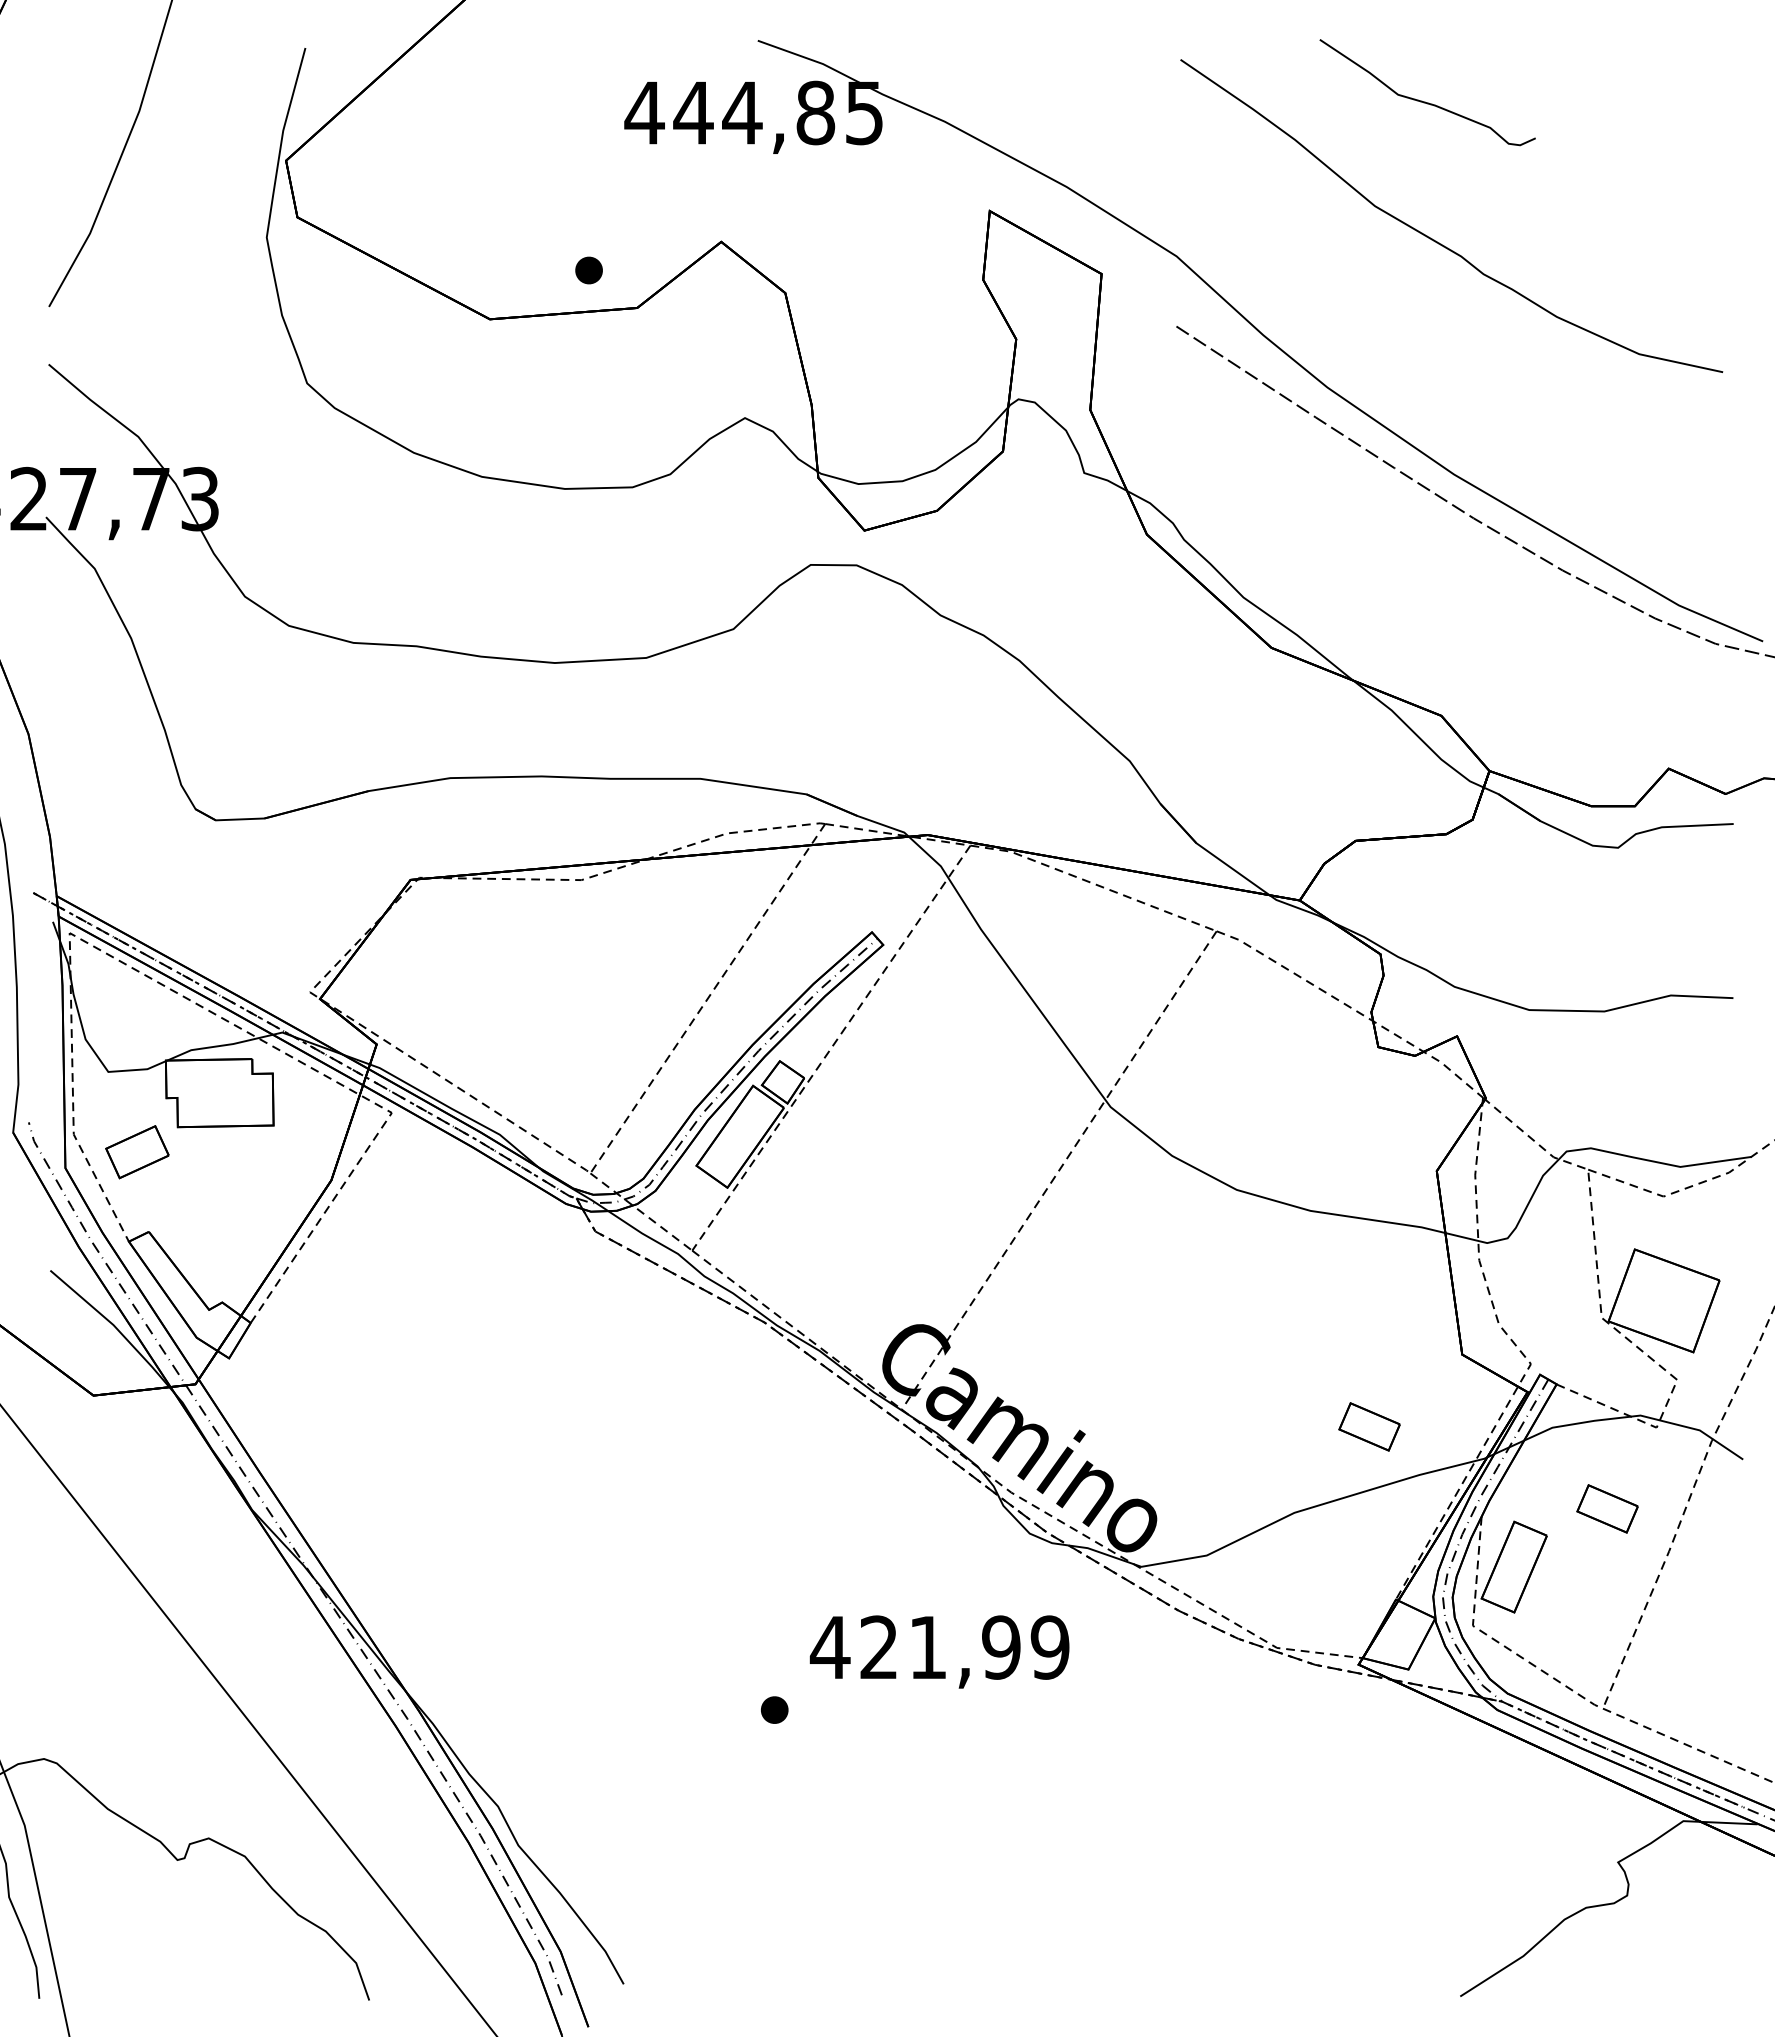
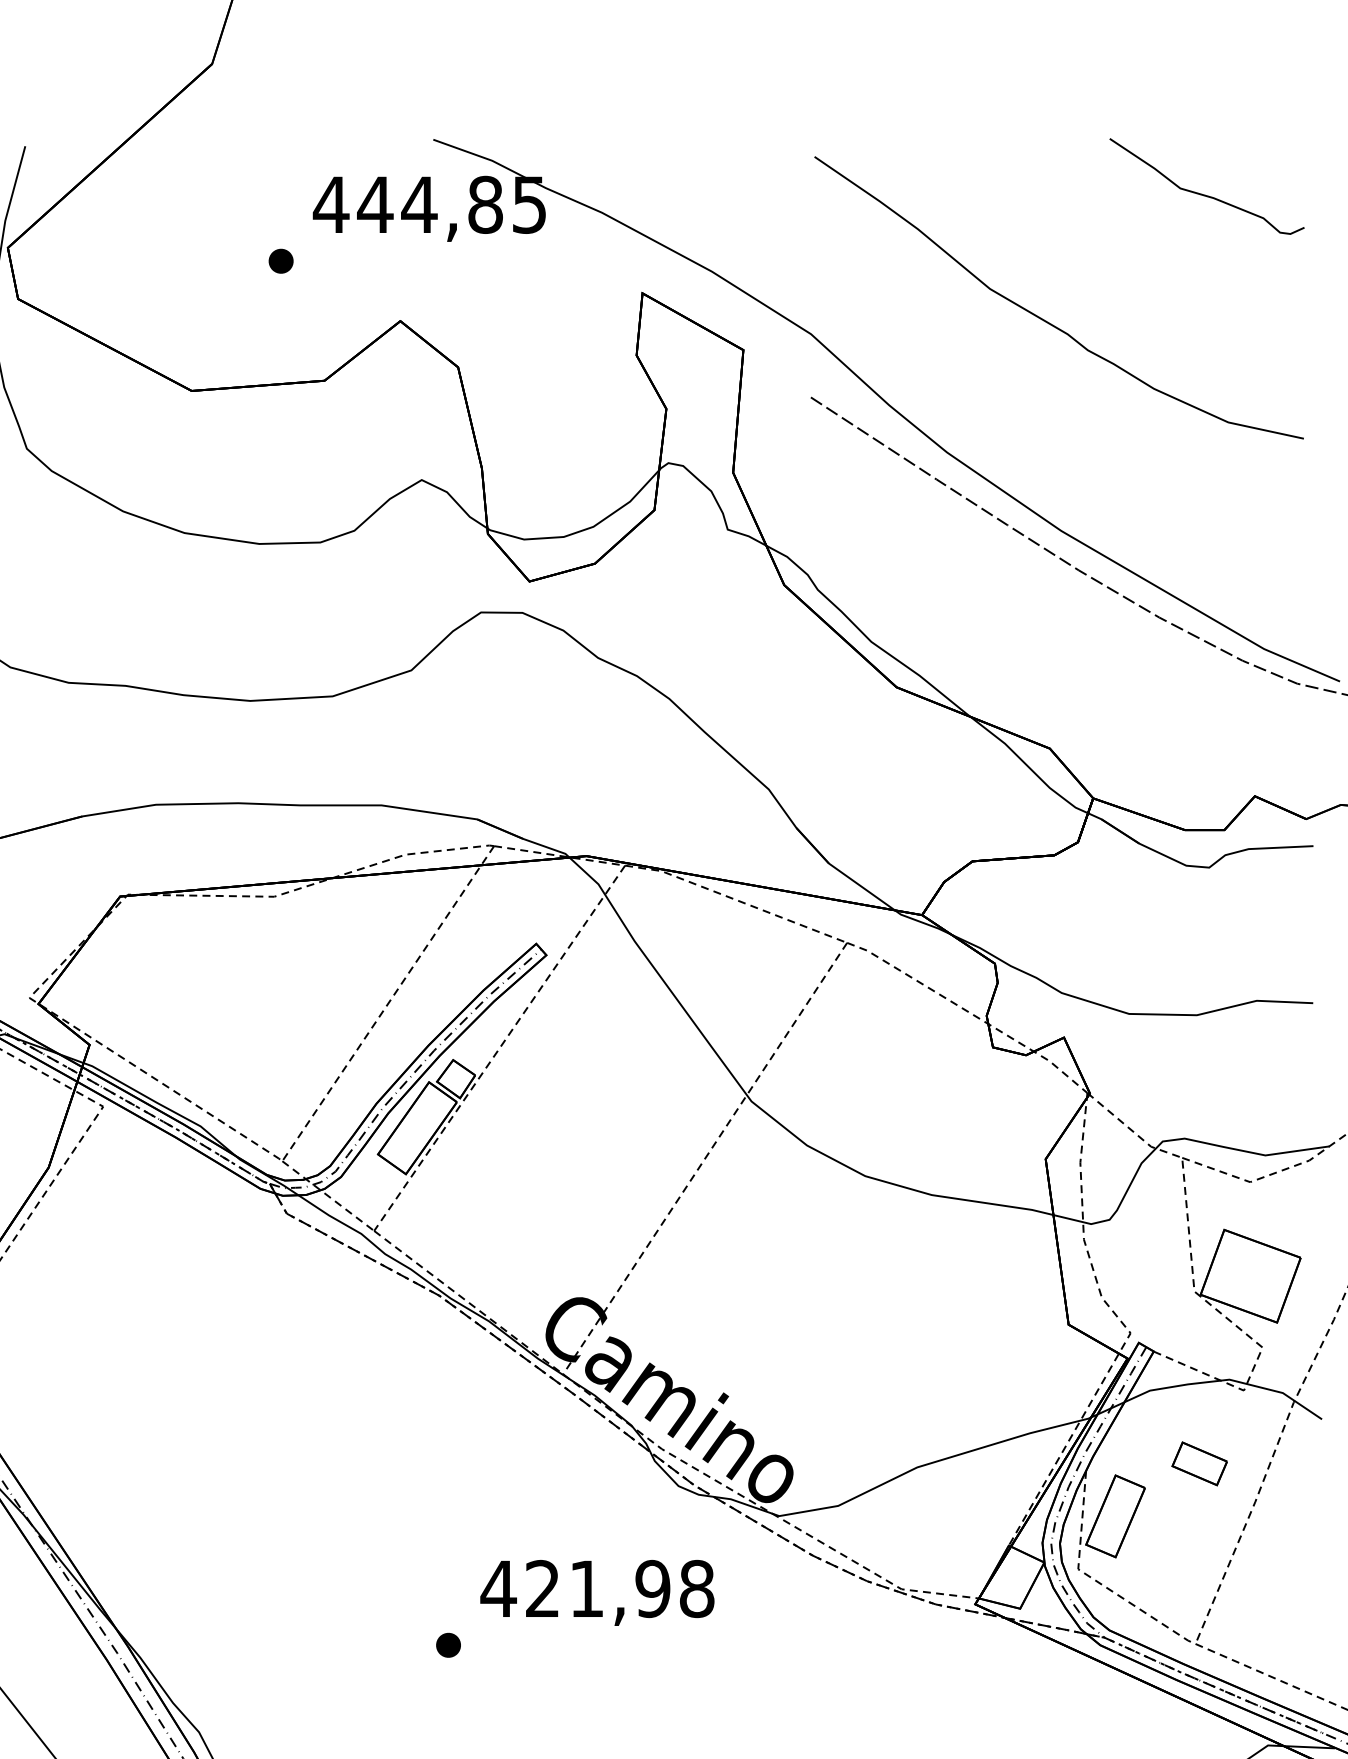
curve: (1425, 101) -> (1205, 194), moved
part: (588, 270) -> (280, 261), moved
part: (1369, 1426) -> (985, 1389), removed
text: (1049, 1647) -> (696, 1588), 421,99 -> 421,98

